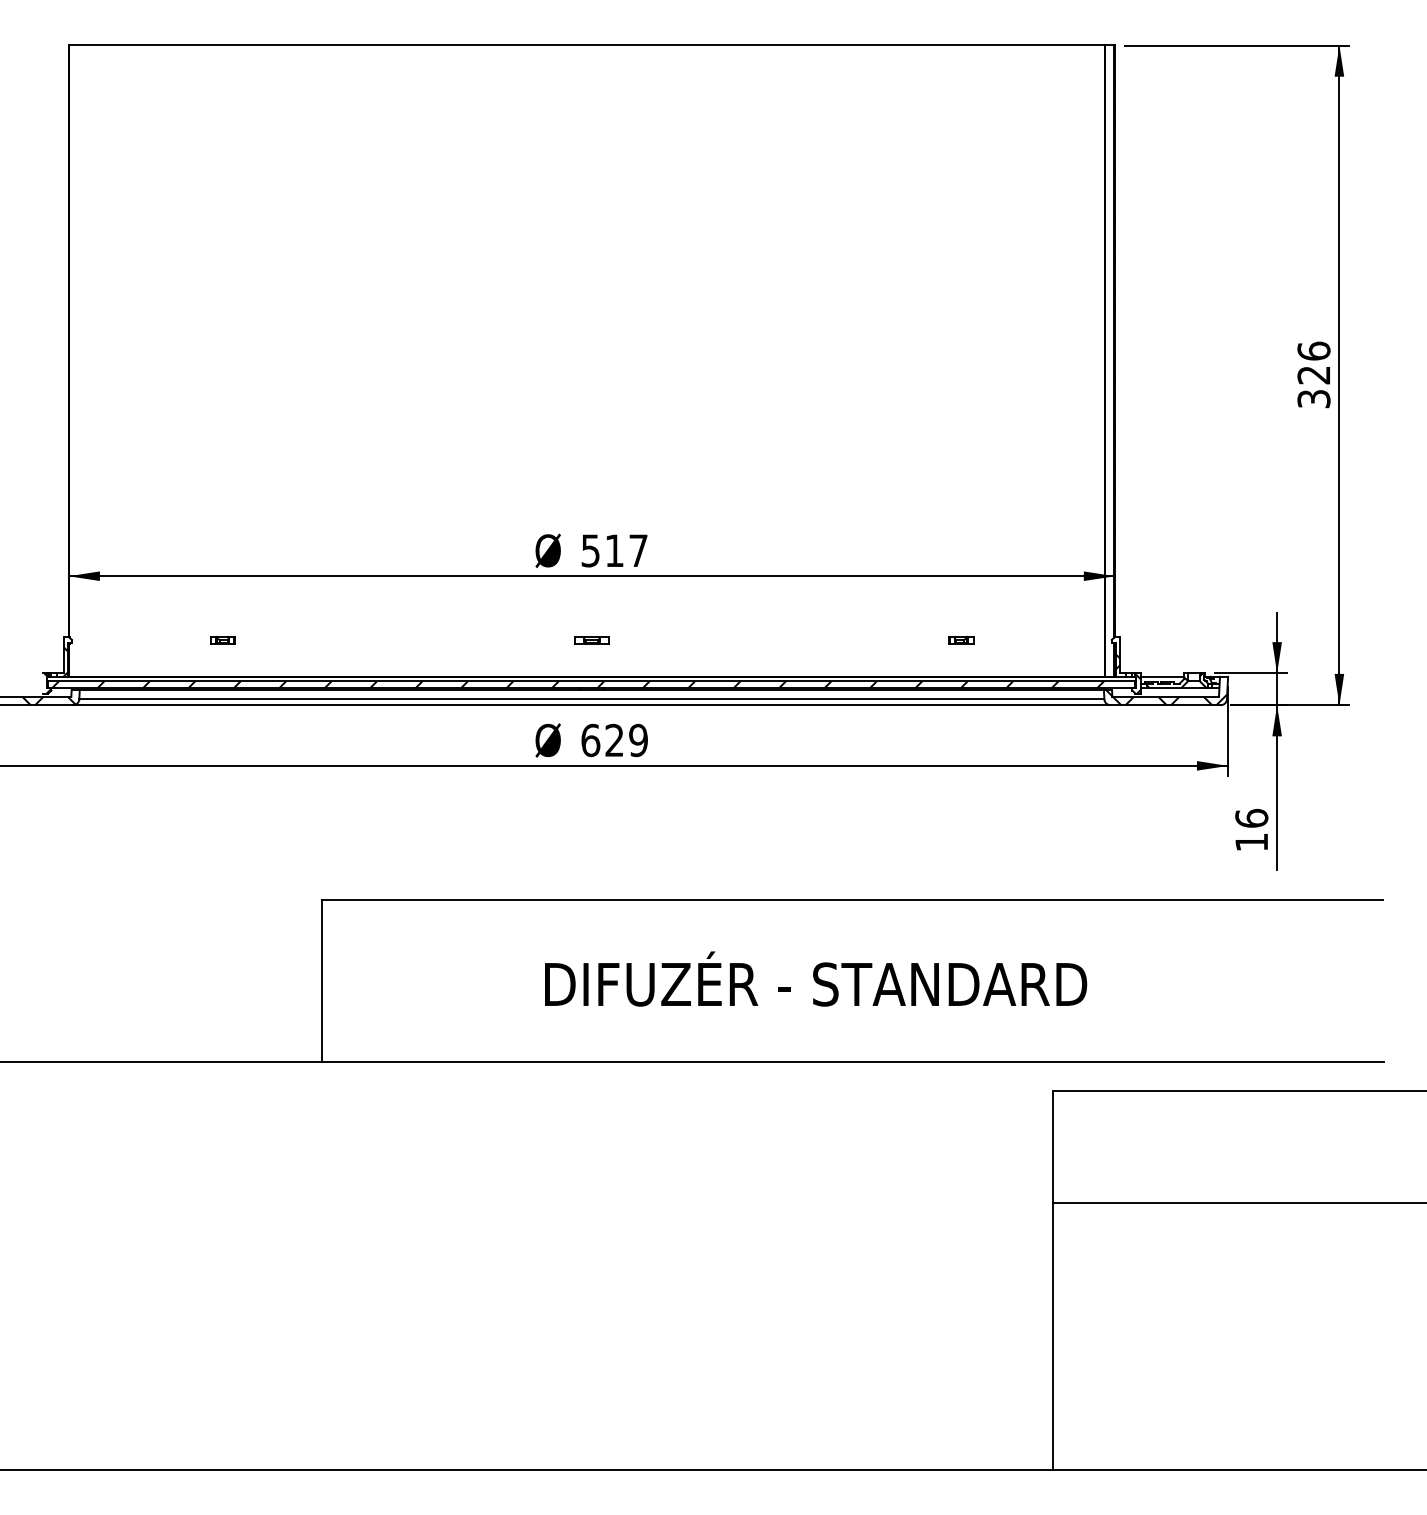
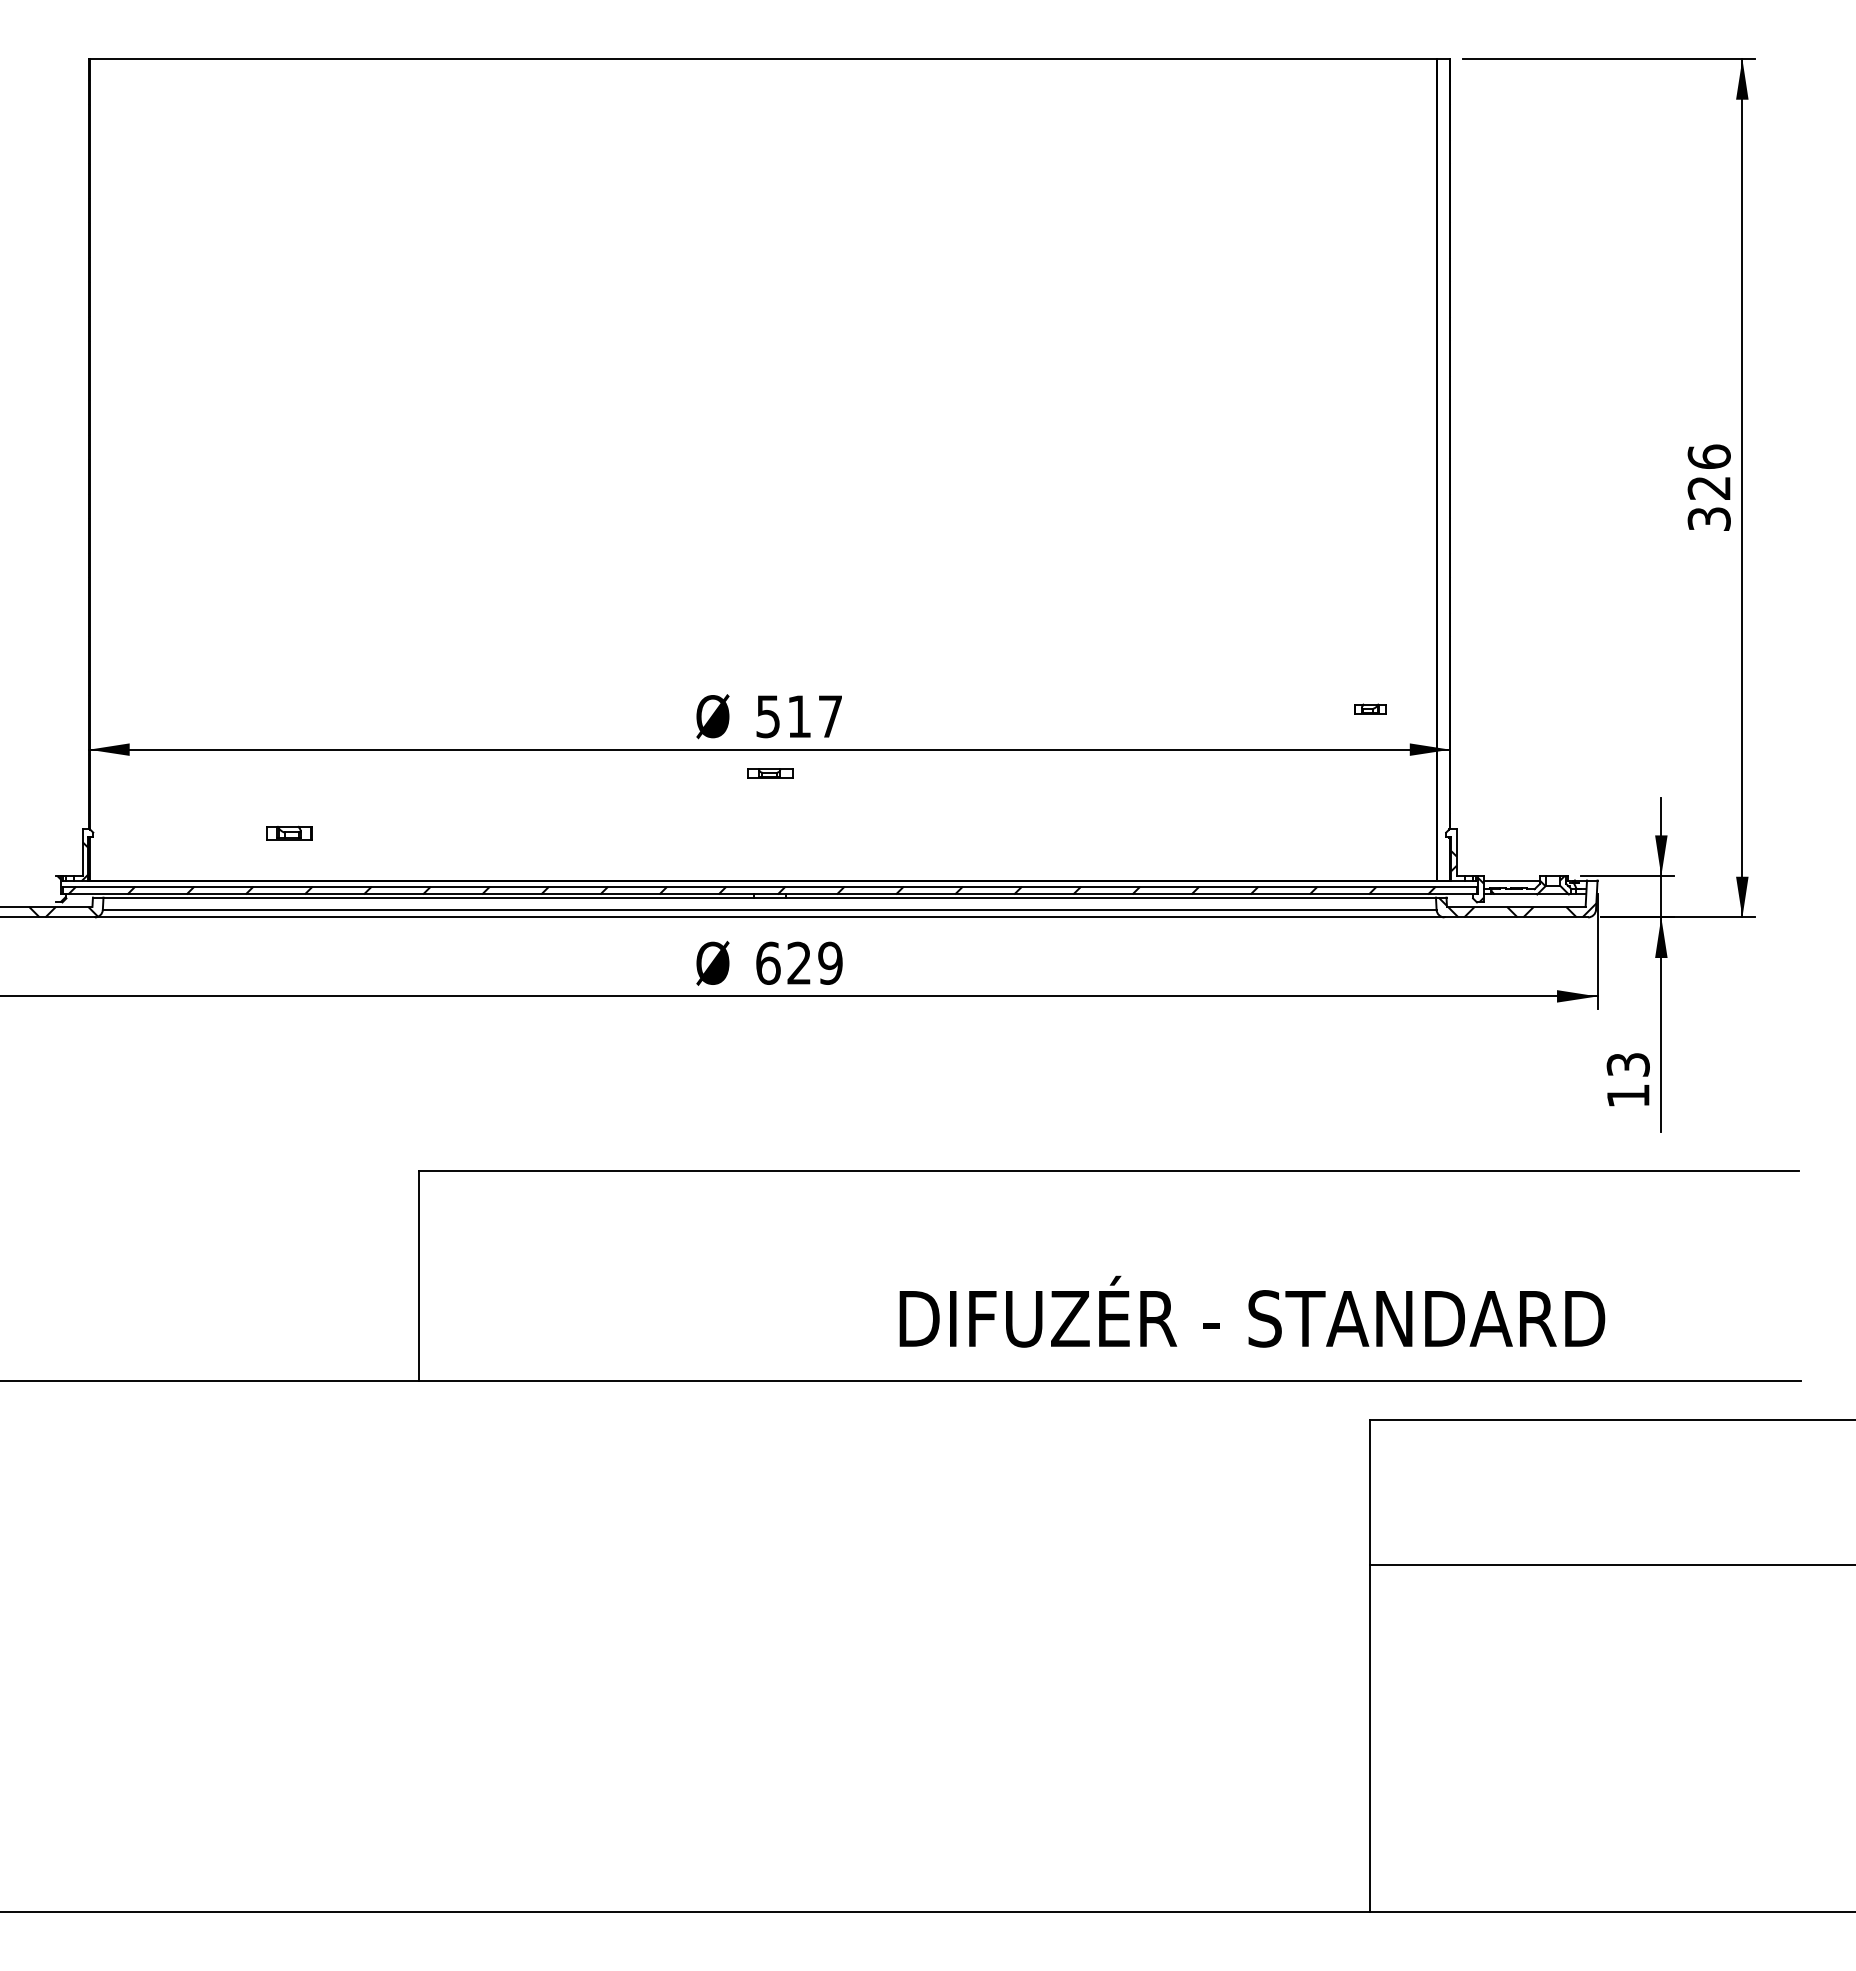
part: (222, 639) -> (289, 832), size x1.4
part: (961, 639) -> (1370, 708), moved
part: (592, 640) -> (770, 773), moved
text: (1251, 818) -> (1627, 1064), 16 -> 13
text: (816, 978) -> (1252, 1311), moved

